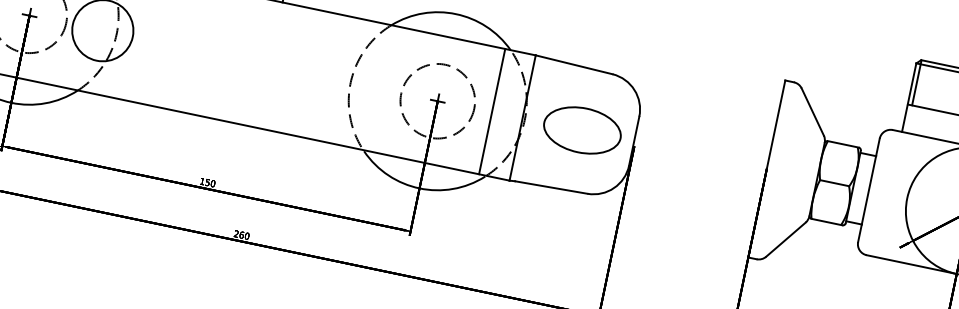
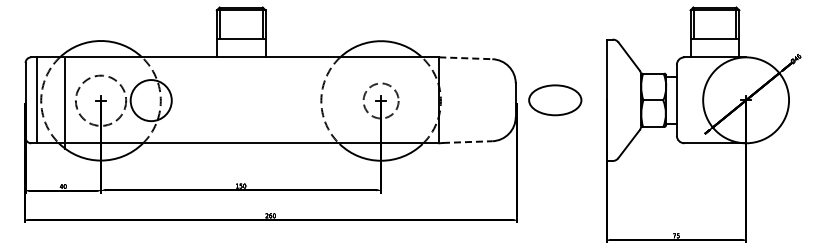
line: (573, 65) -> (465, 58), solid -> dashed
circle: (438, 100) -> (381, 100), size x0.7
line: (492, 111) -> (418, 100), removed
part: (582, 130) -> (555, 100), moved
line: (550, 188) -> (467, 142), solid -> dashed

